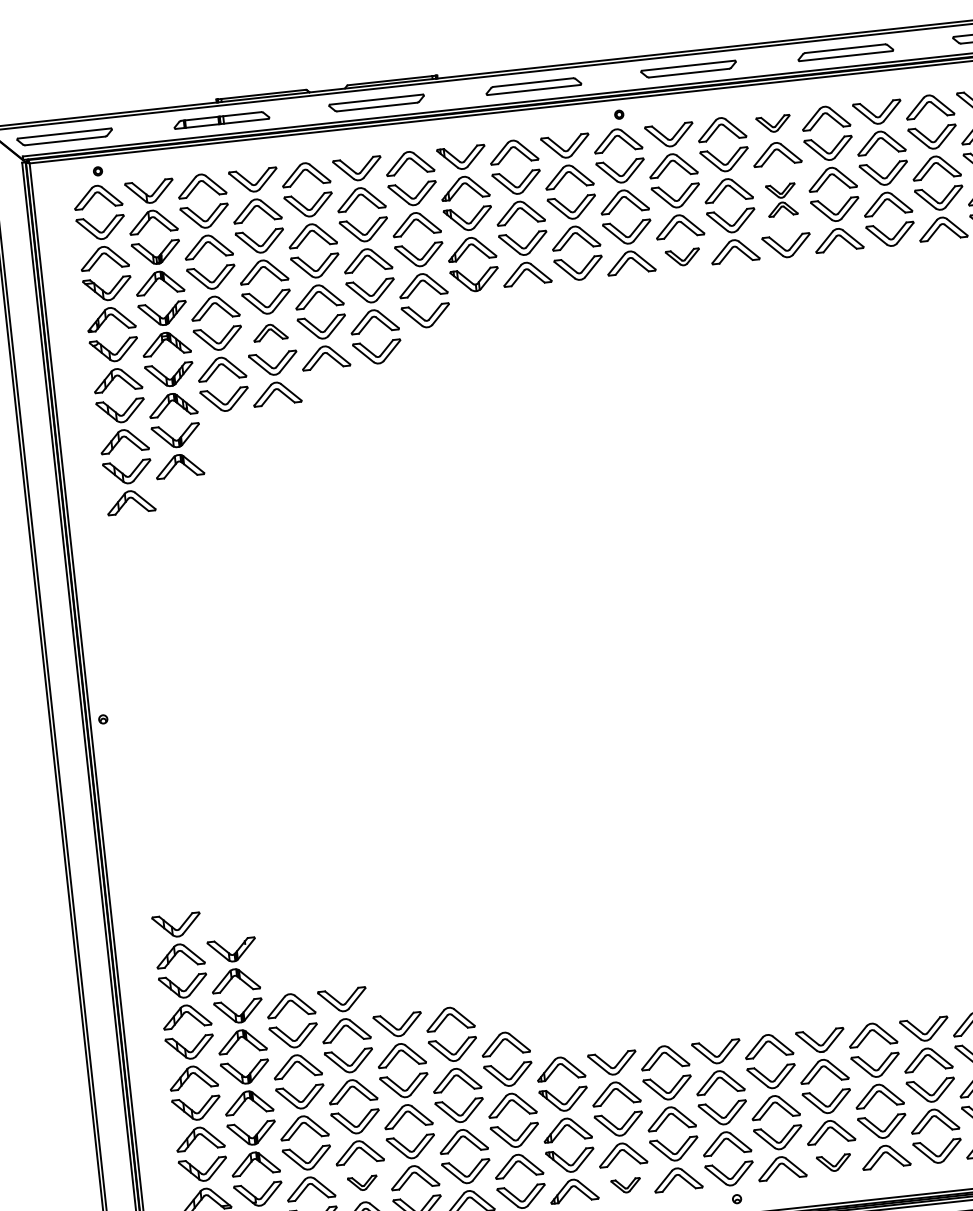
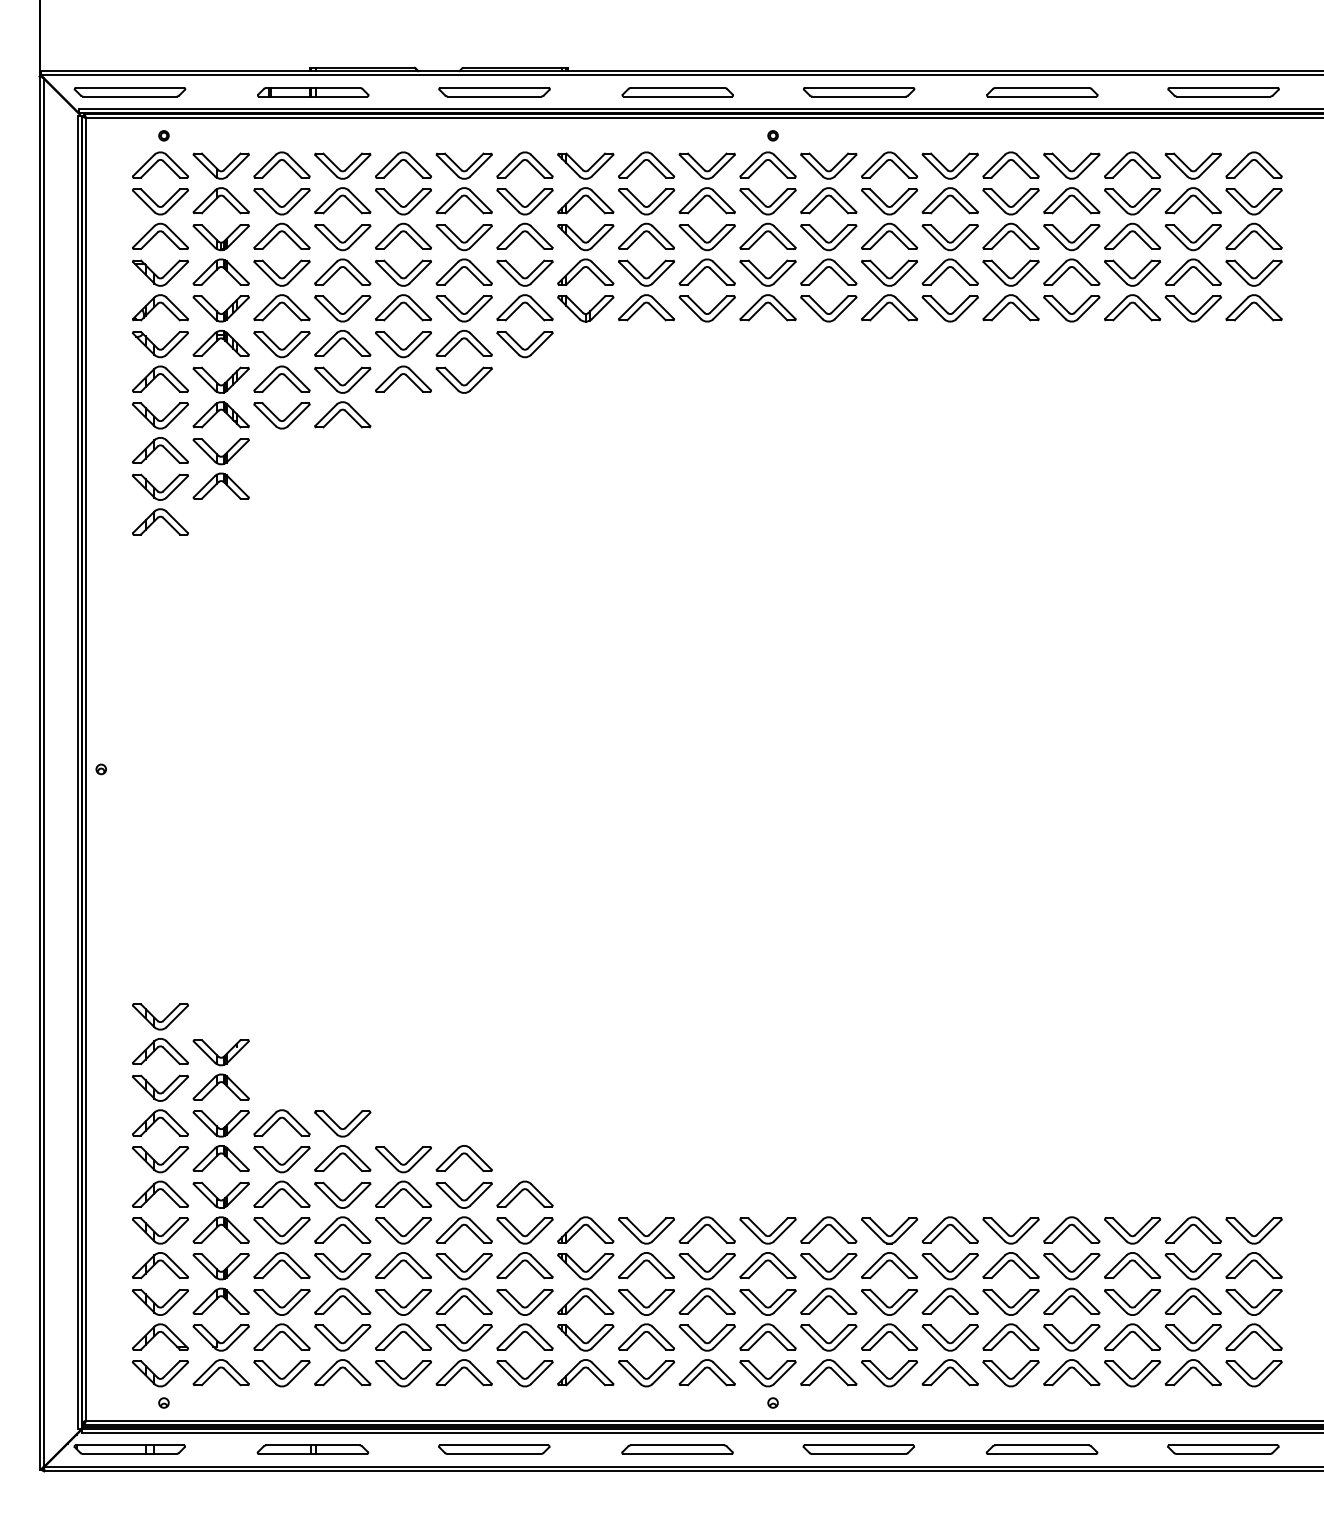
part: (772, 123) -> (949, 165), size x1.43
part: (781, 199) -> (949, 254), size x1.67
part: (682, 257) -> (828, 308), size x1.43
part: (270, 332) -> (342, 343), size x1.43
part: (833, 1163) -> (889, 1373), size x1.43
part: (362, 1183) -> (342, 1337), size x1.67
part: (625, 1185) -> (646, 1373), size x1.67

